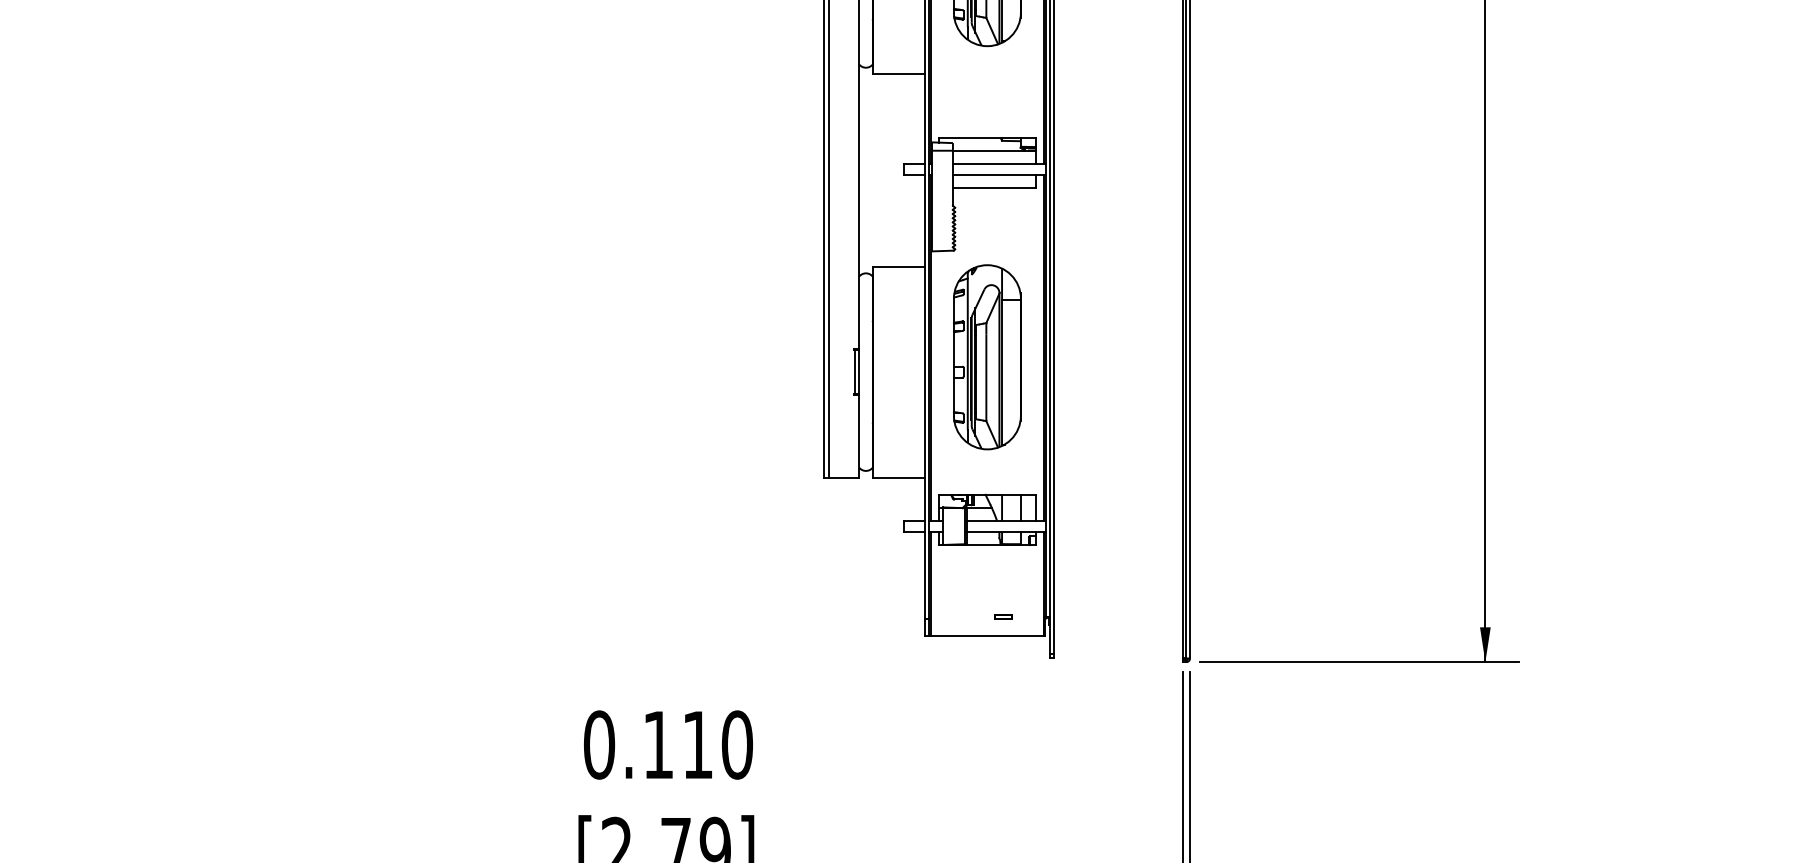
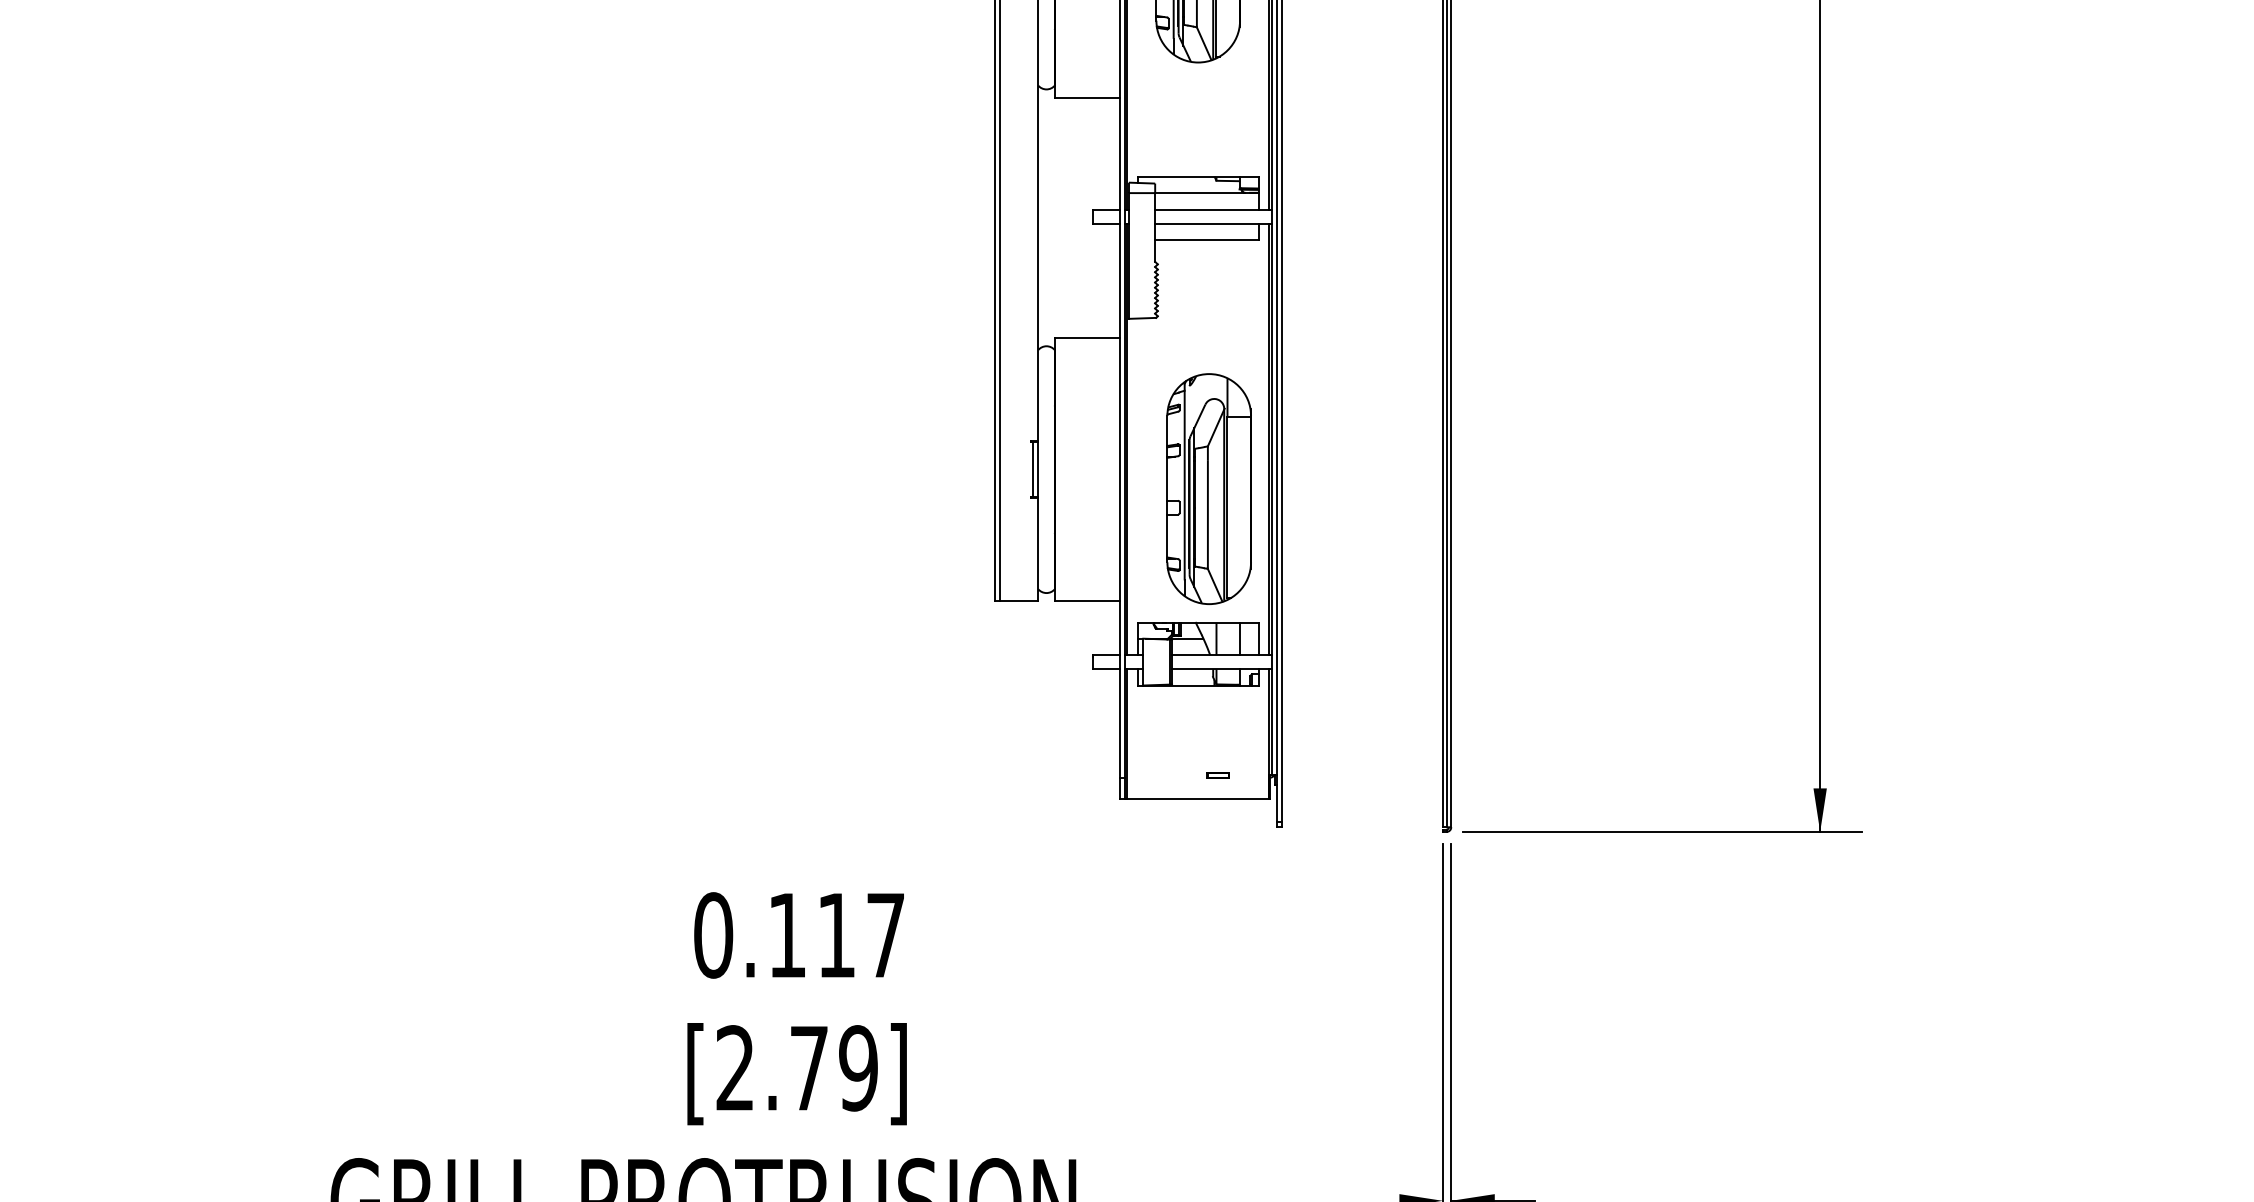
part: (986, 356) -> (1208, 488), moved
text: (737, 745) -> (885, 935), 0.110 -> 0.117

